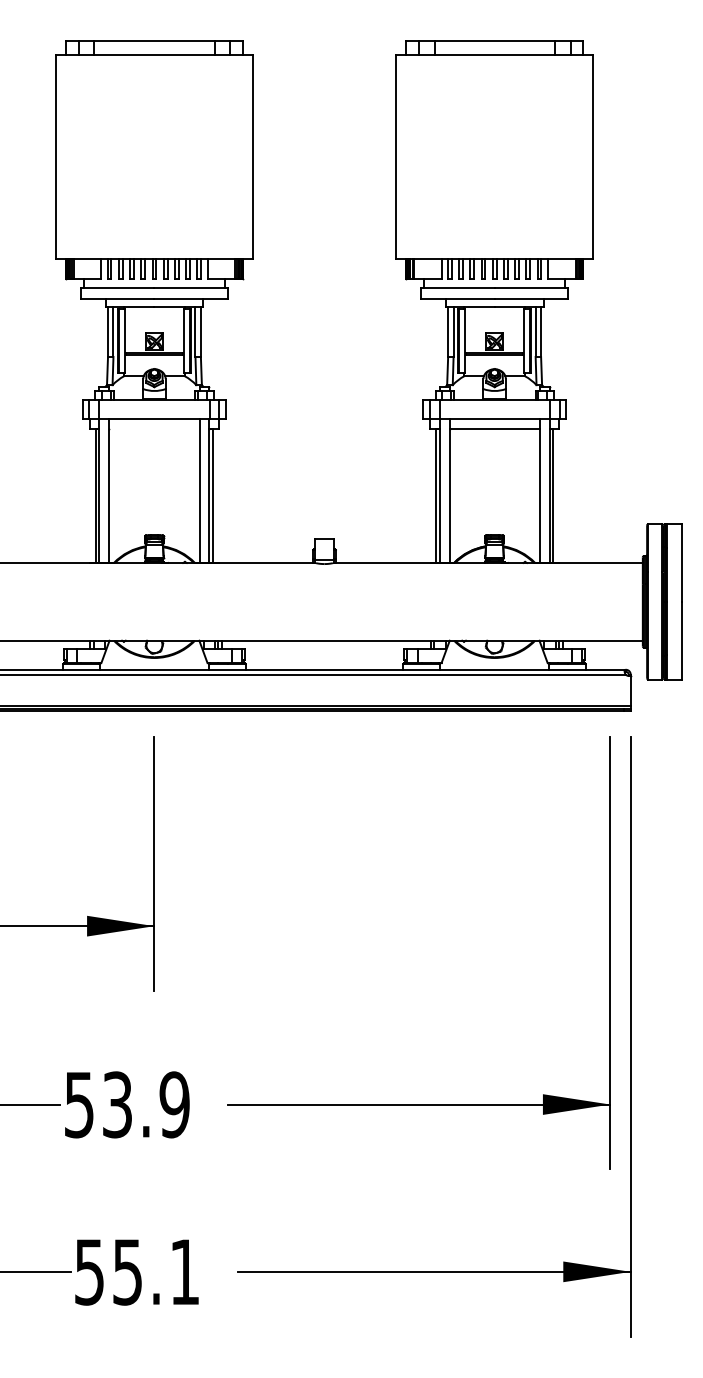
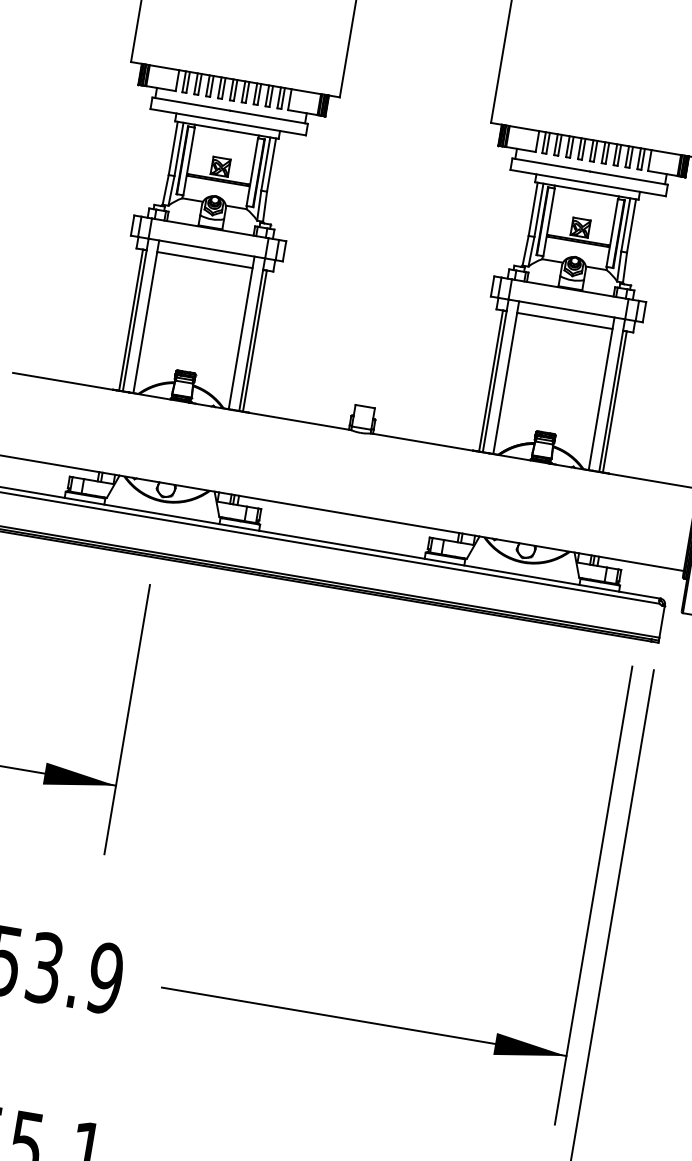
line: (154, 429) -> (204, 260), added

